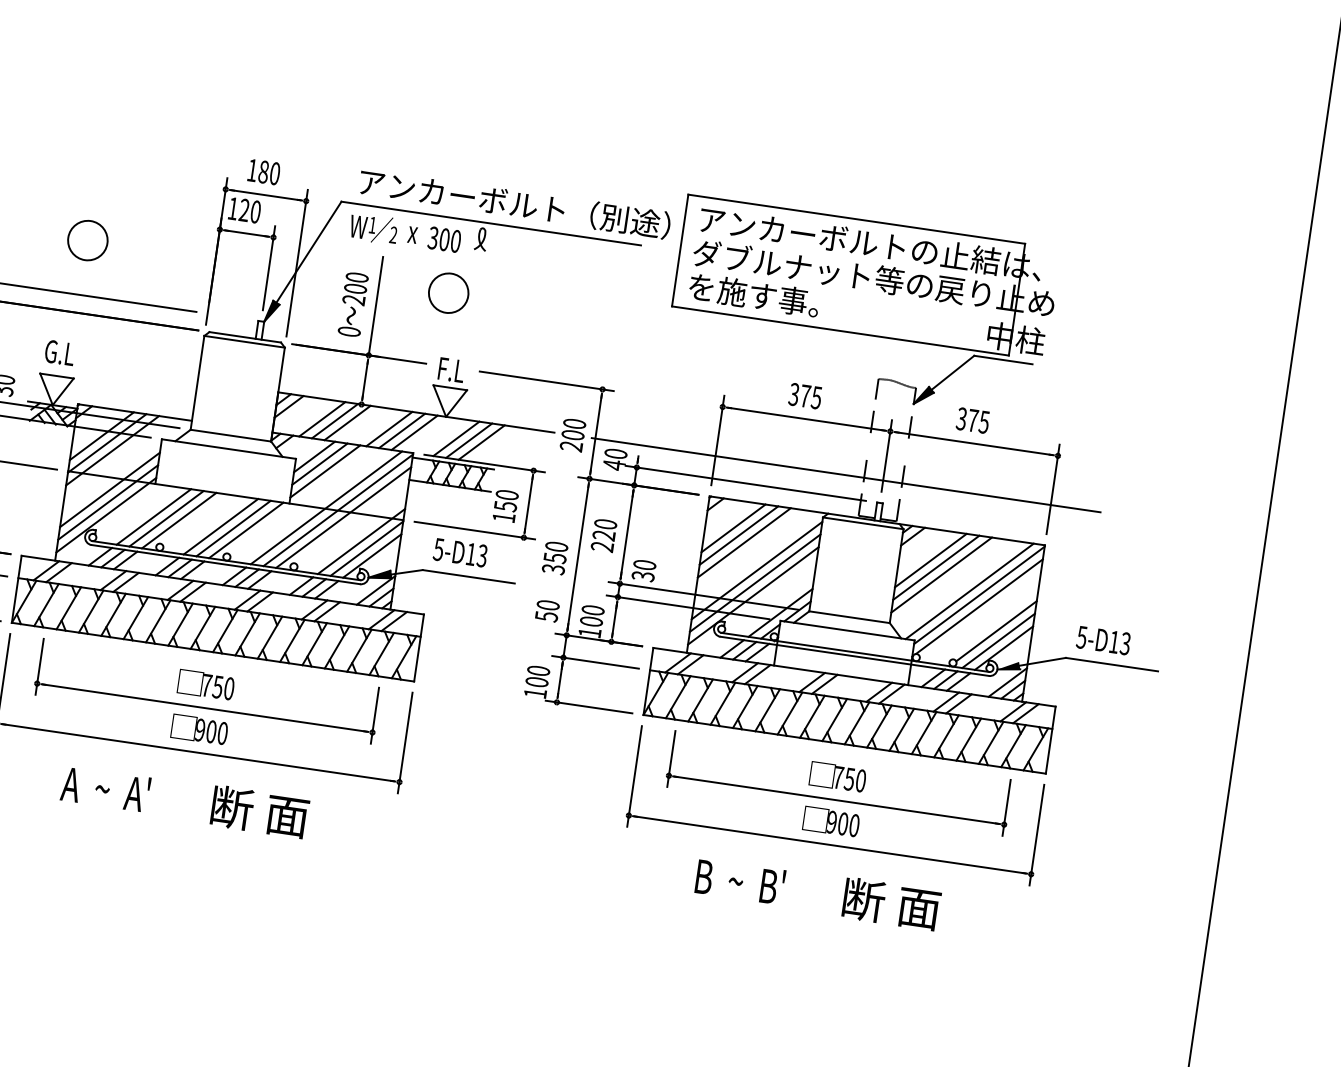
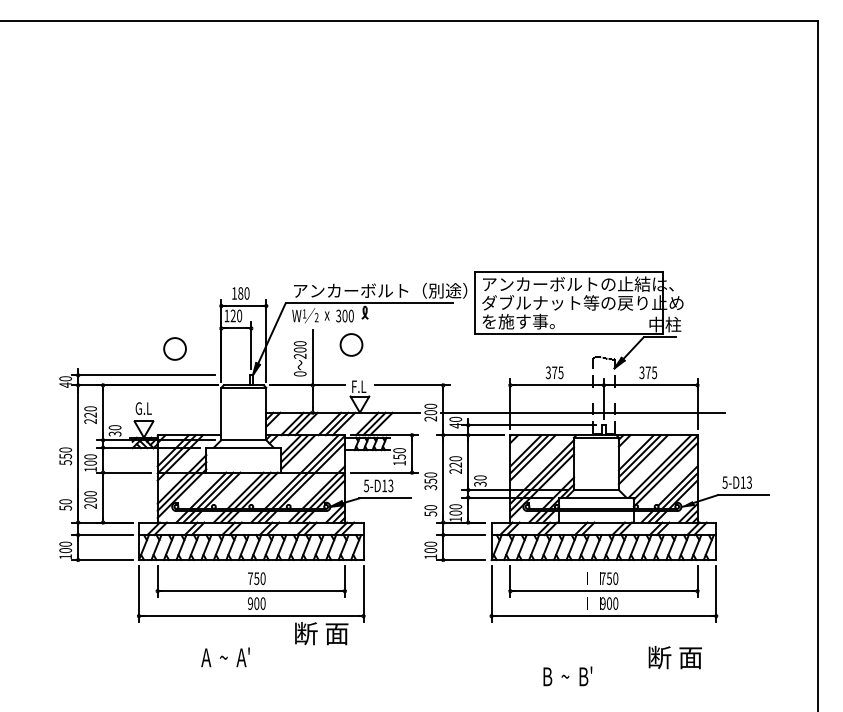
circle: (86, 239) -> (174, 348), moved
text: (105, 789) -> (225, 657), moved
text: (259, 811) -> (321, 633), moved
text: (739, 881) -> (567, 676), moved
text: (890, 903) -> (674, 657), moved

